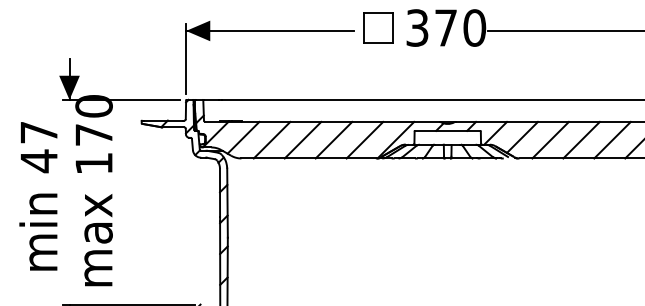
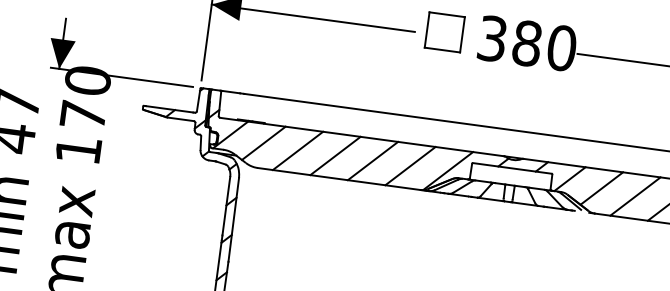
text: (446, 27) -> (527, 42), 370 -> 380

